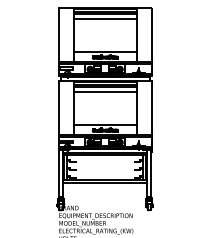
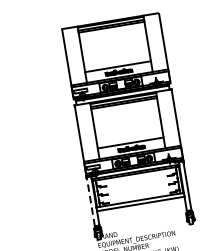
line: (104, 18) -> (111, 31), removed
line: (104, 91) -> (124, 108), removed
line: (58, 173) -> (90, 201), solid -> dashed

